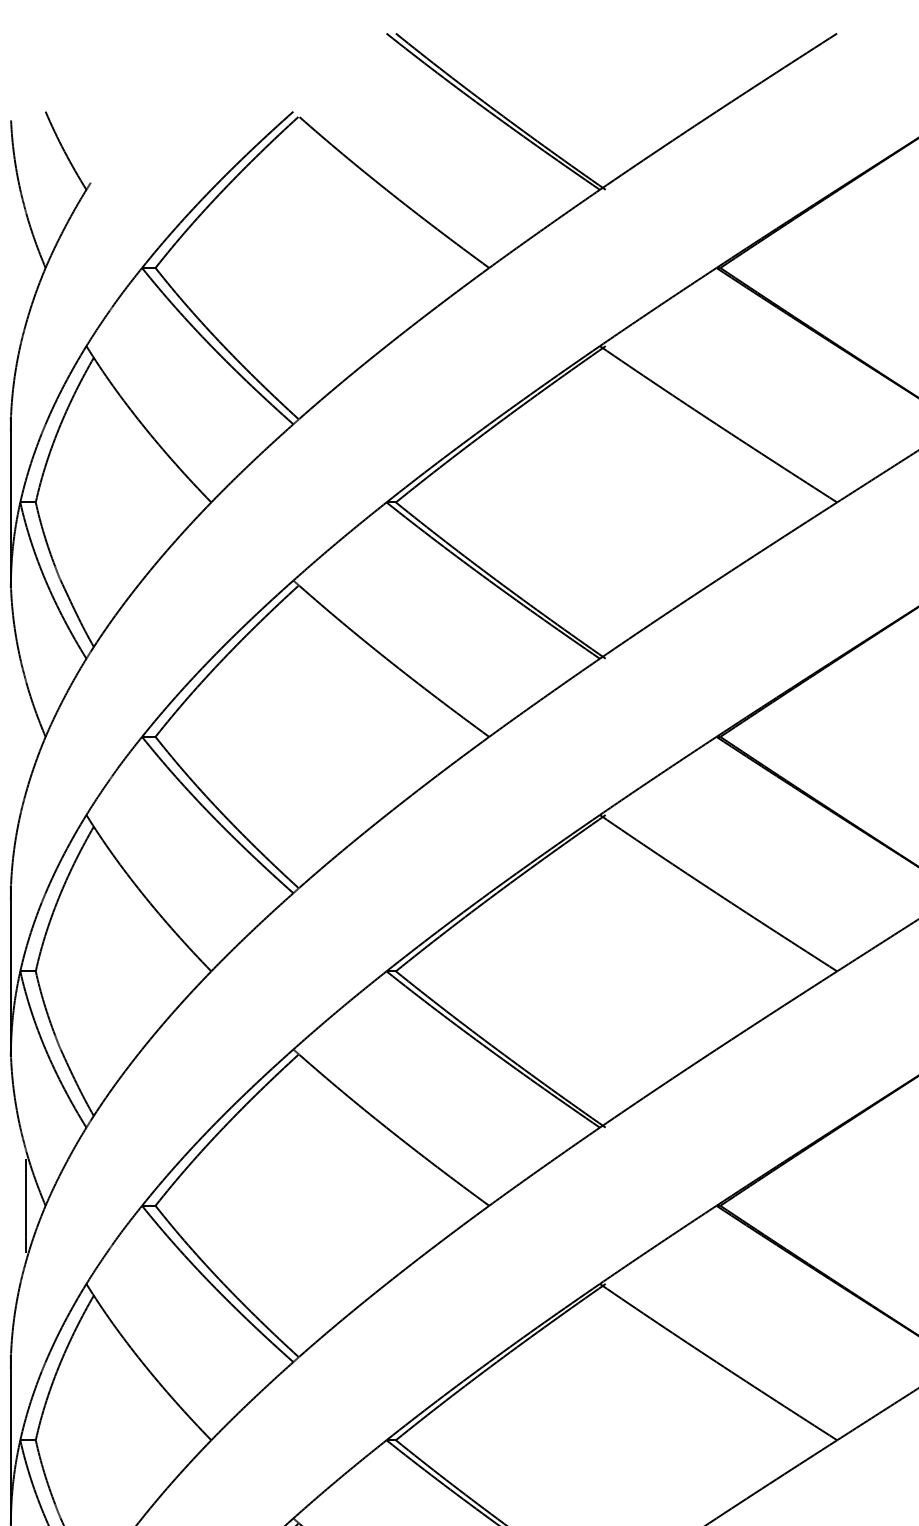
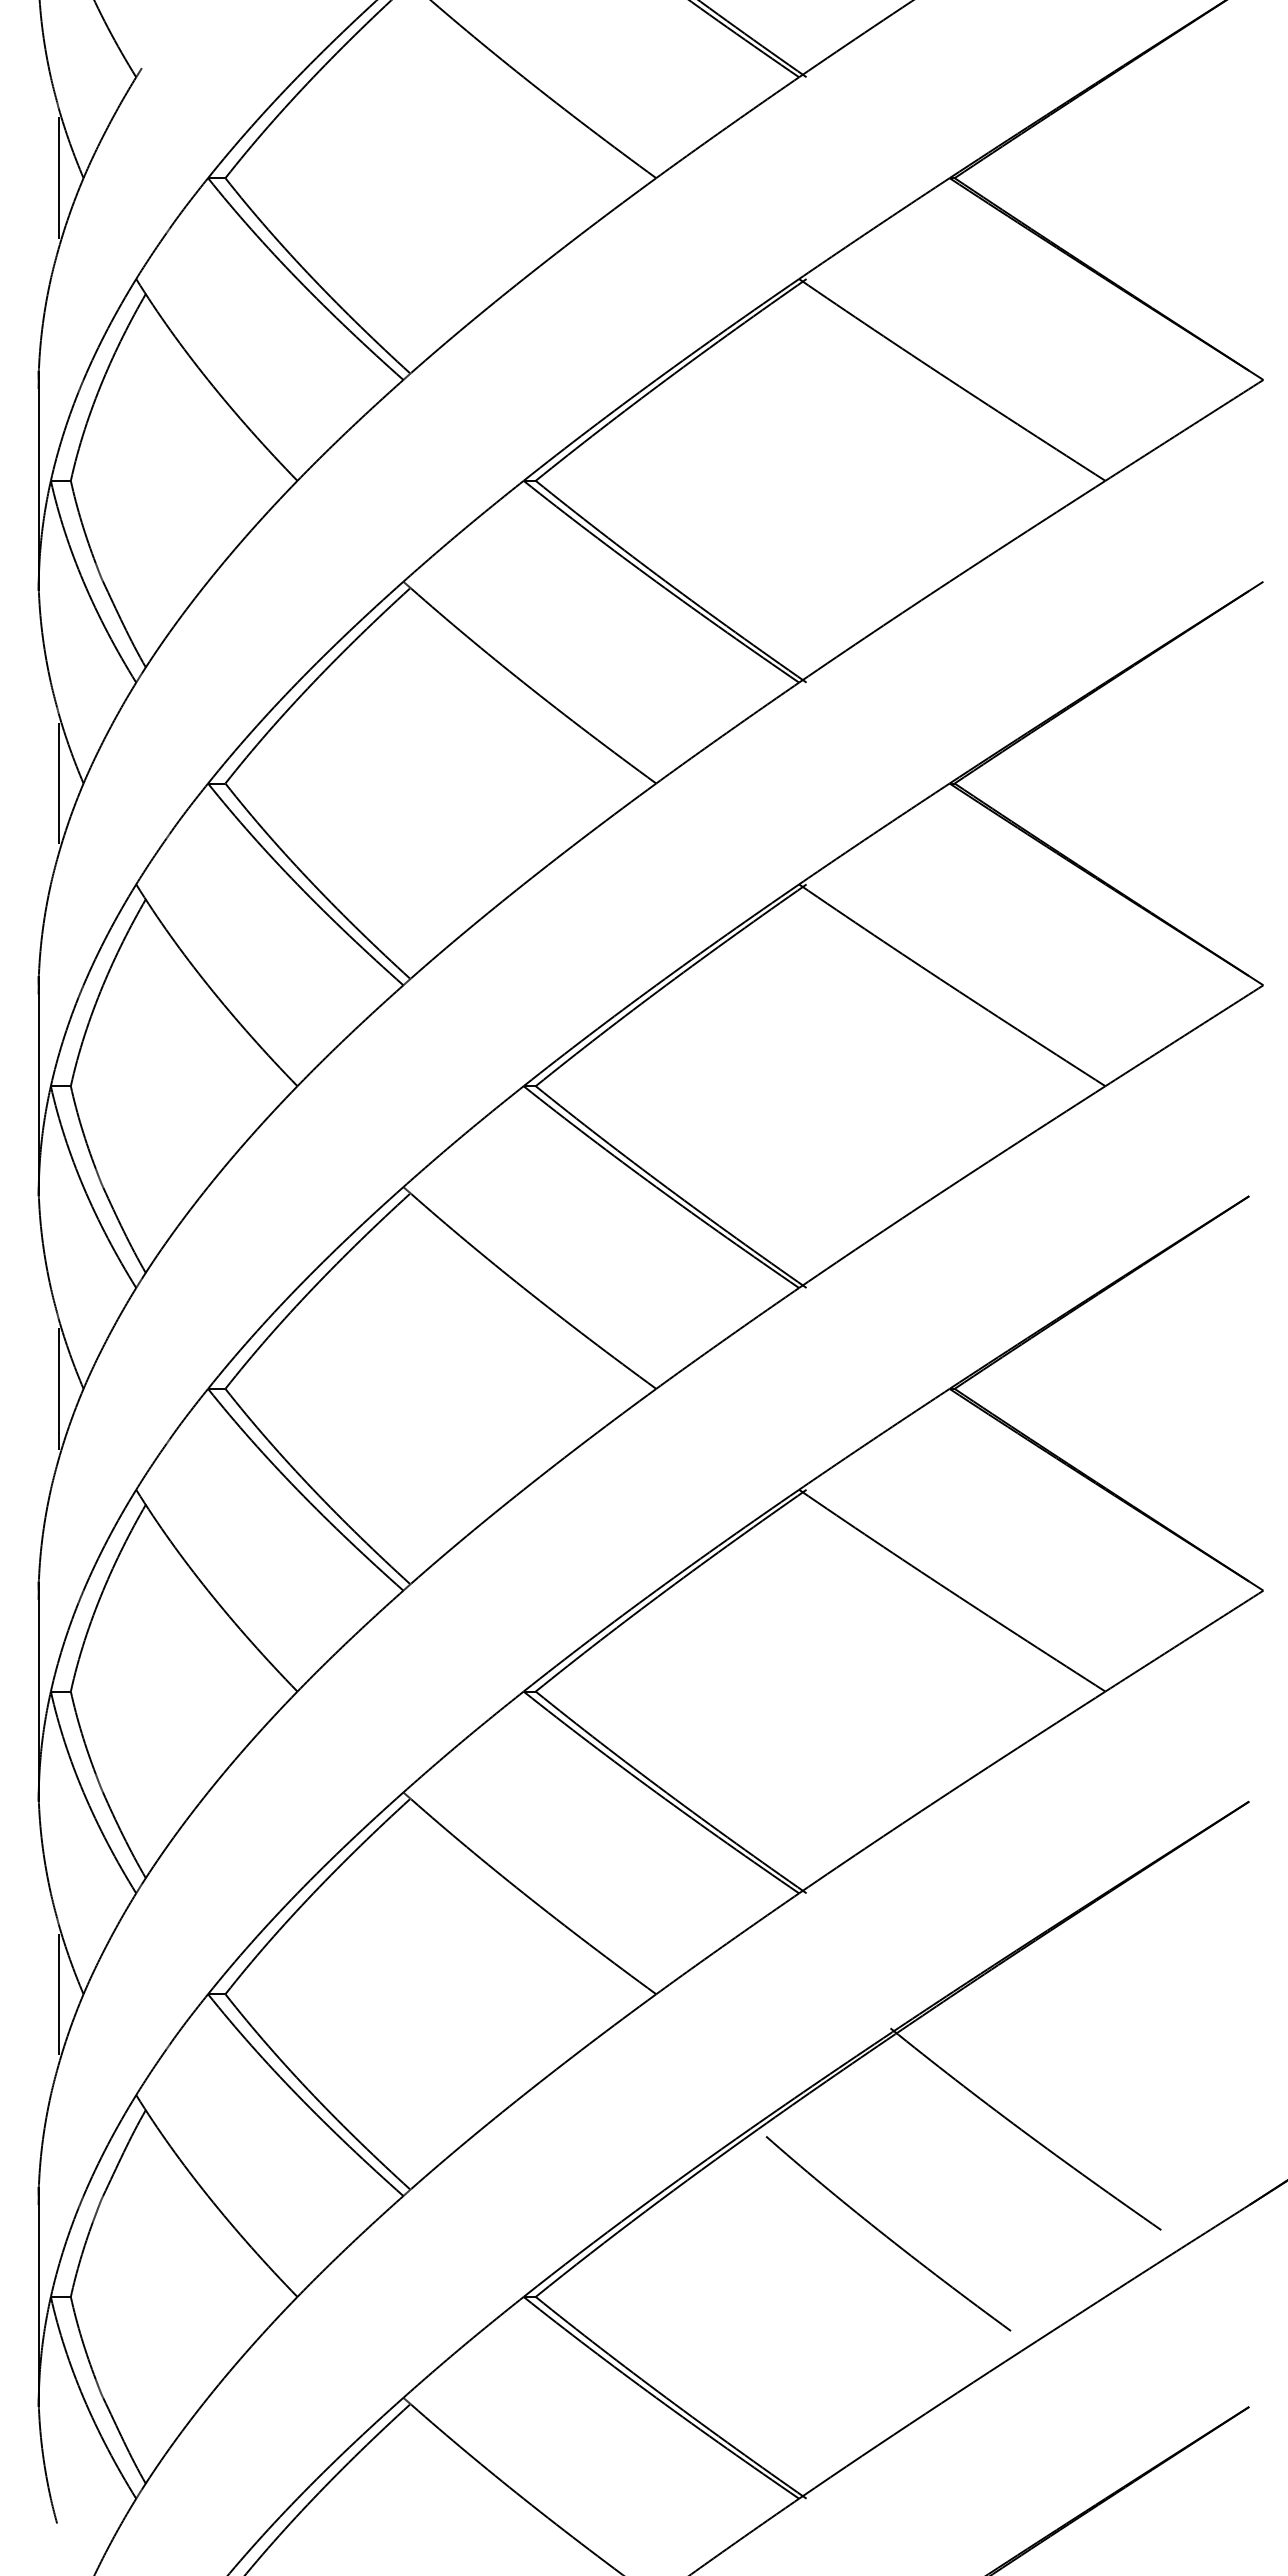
line: (26, 267) -> (58, 177), added
line: (26, 736) -> (58, 783), added

